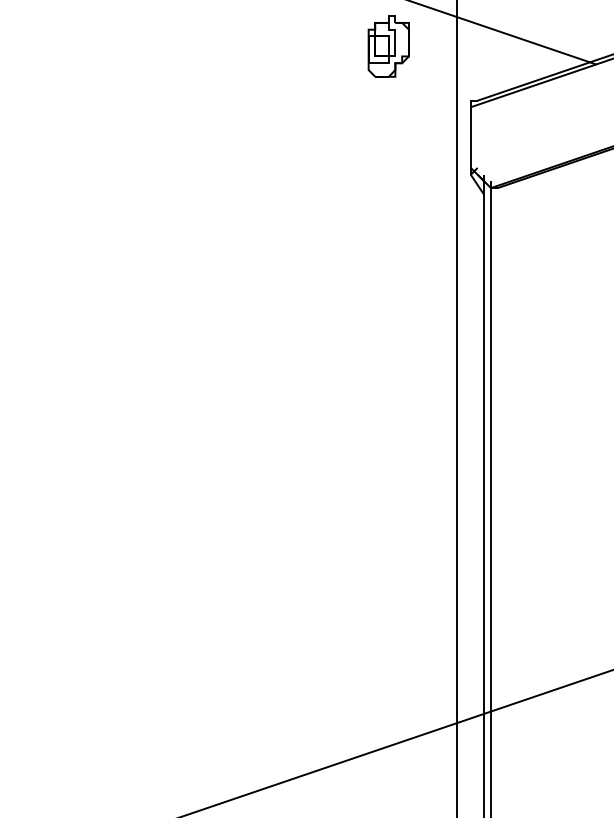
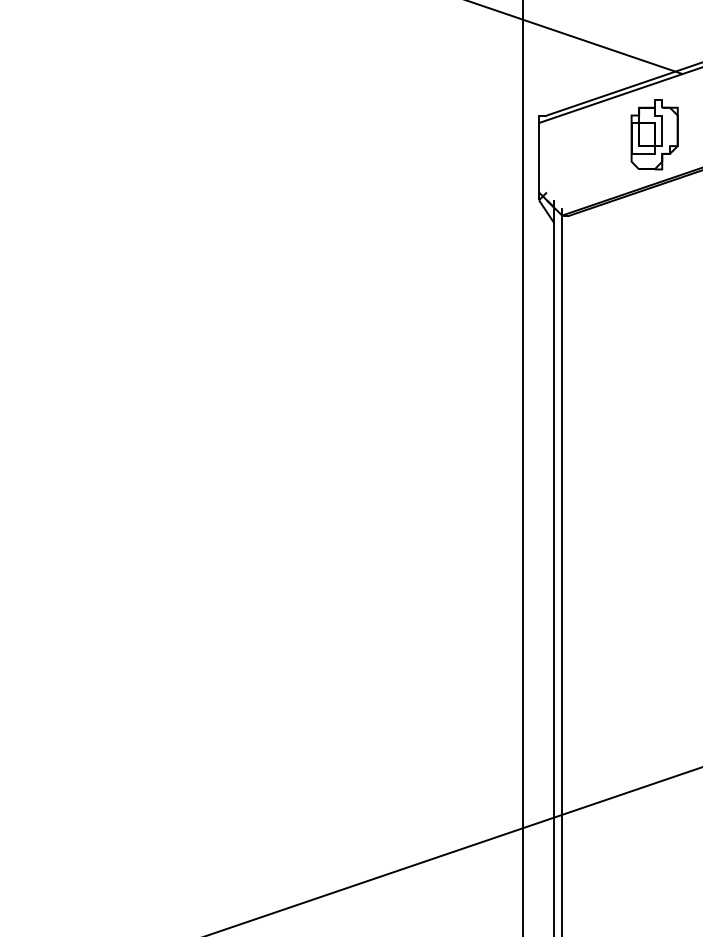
part: (388, 46) -> (654, 134), moved

